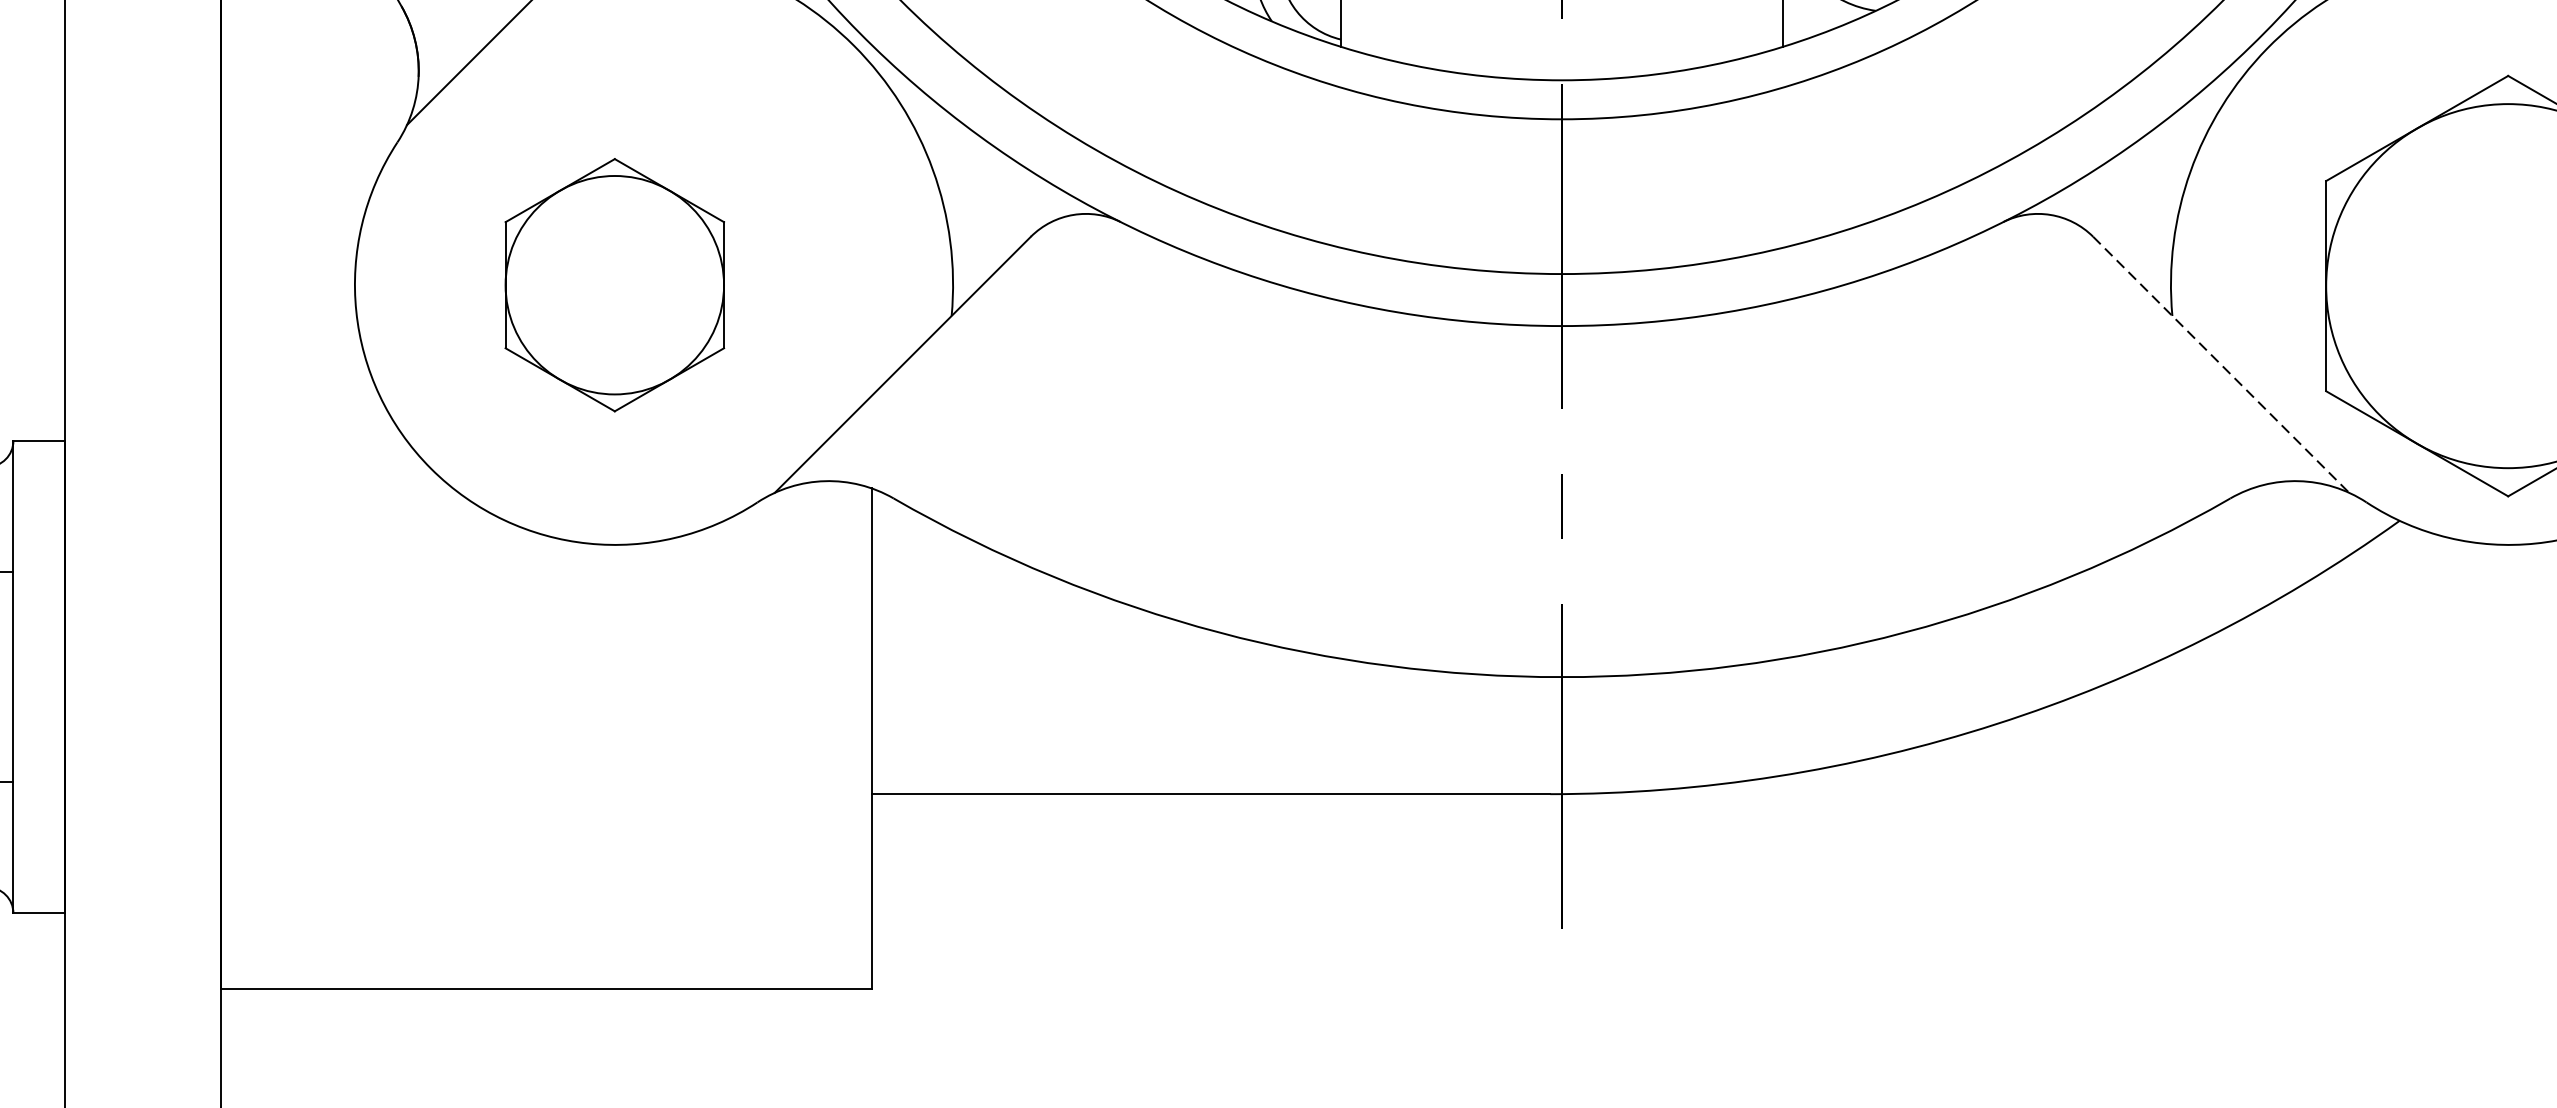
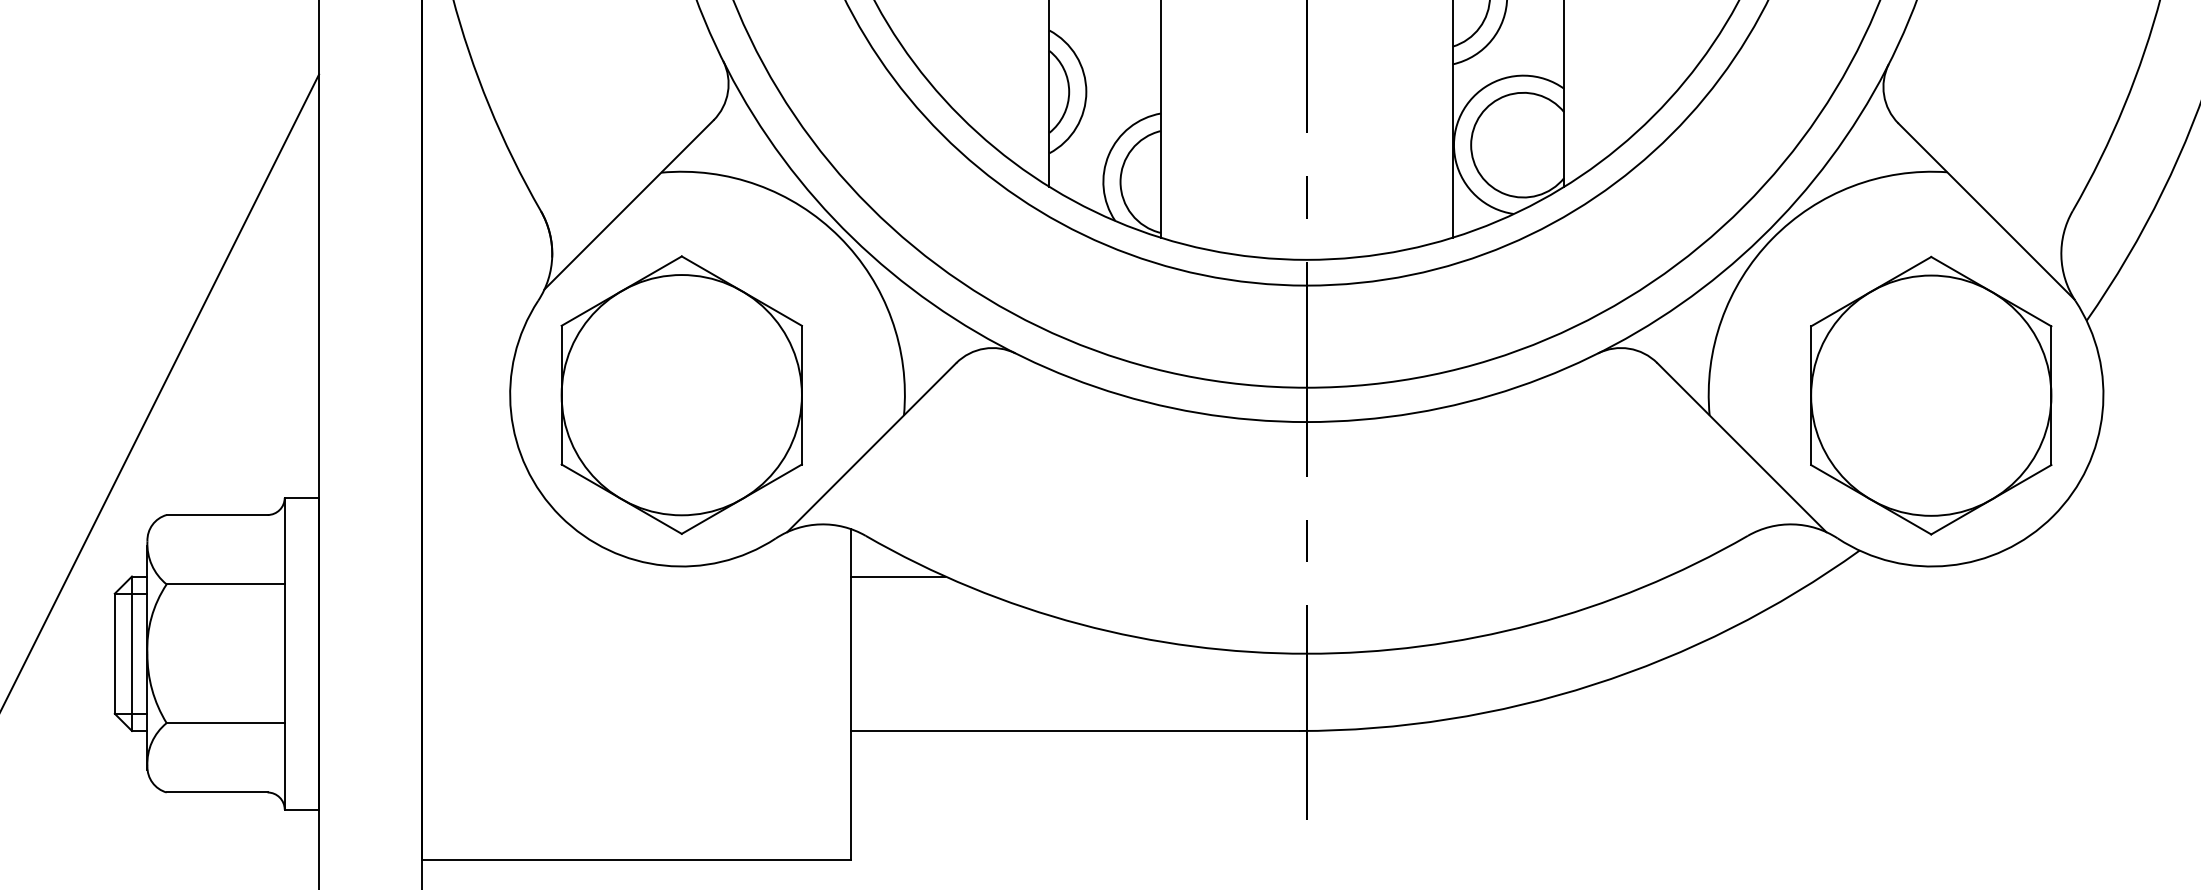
part: (614, 284) -> (681, 394), size x1.67
line: (2220, 364) -> (1741, 447), dashed -> solid
line: (943, 560) -> (898, 576), added

